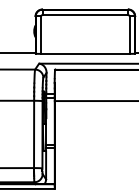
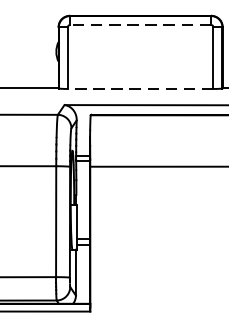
line: (85, 15) -> (140, 25), solid -> dashed
line: (84, 53) -> (139, 88), solid -> dashed

